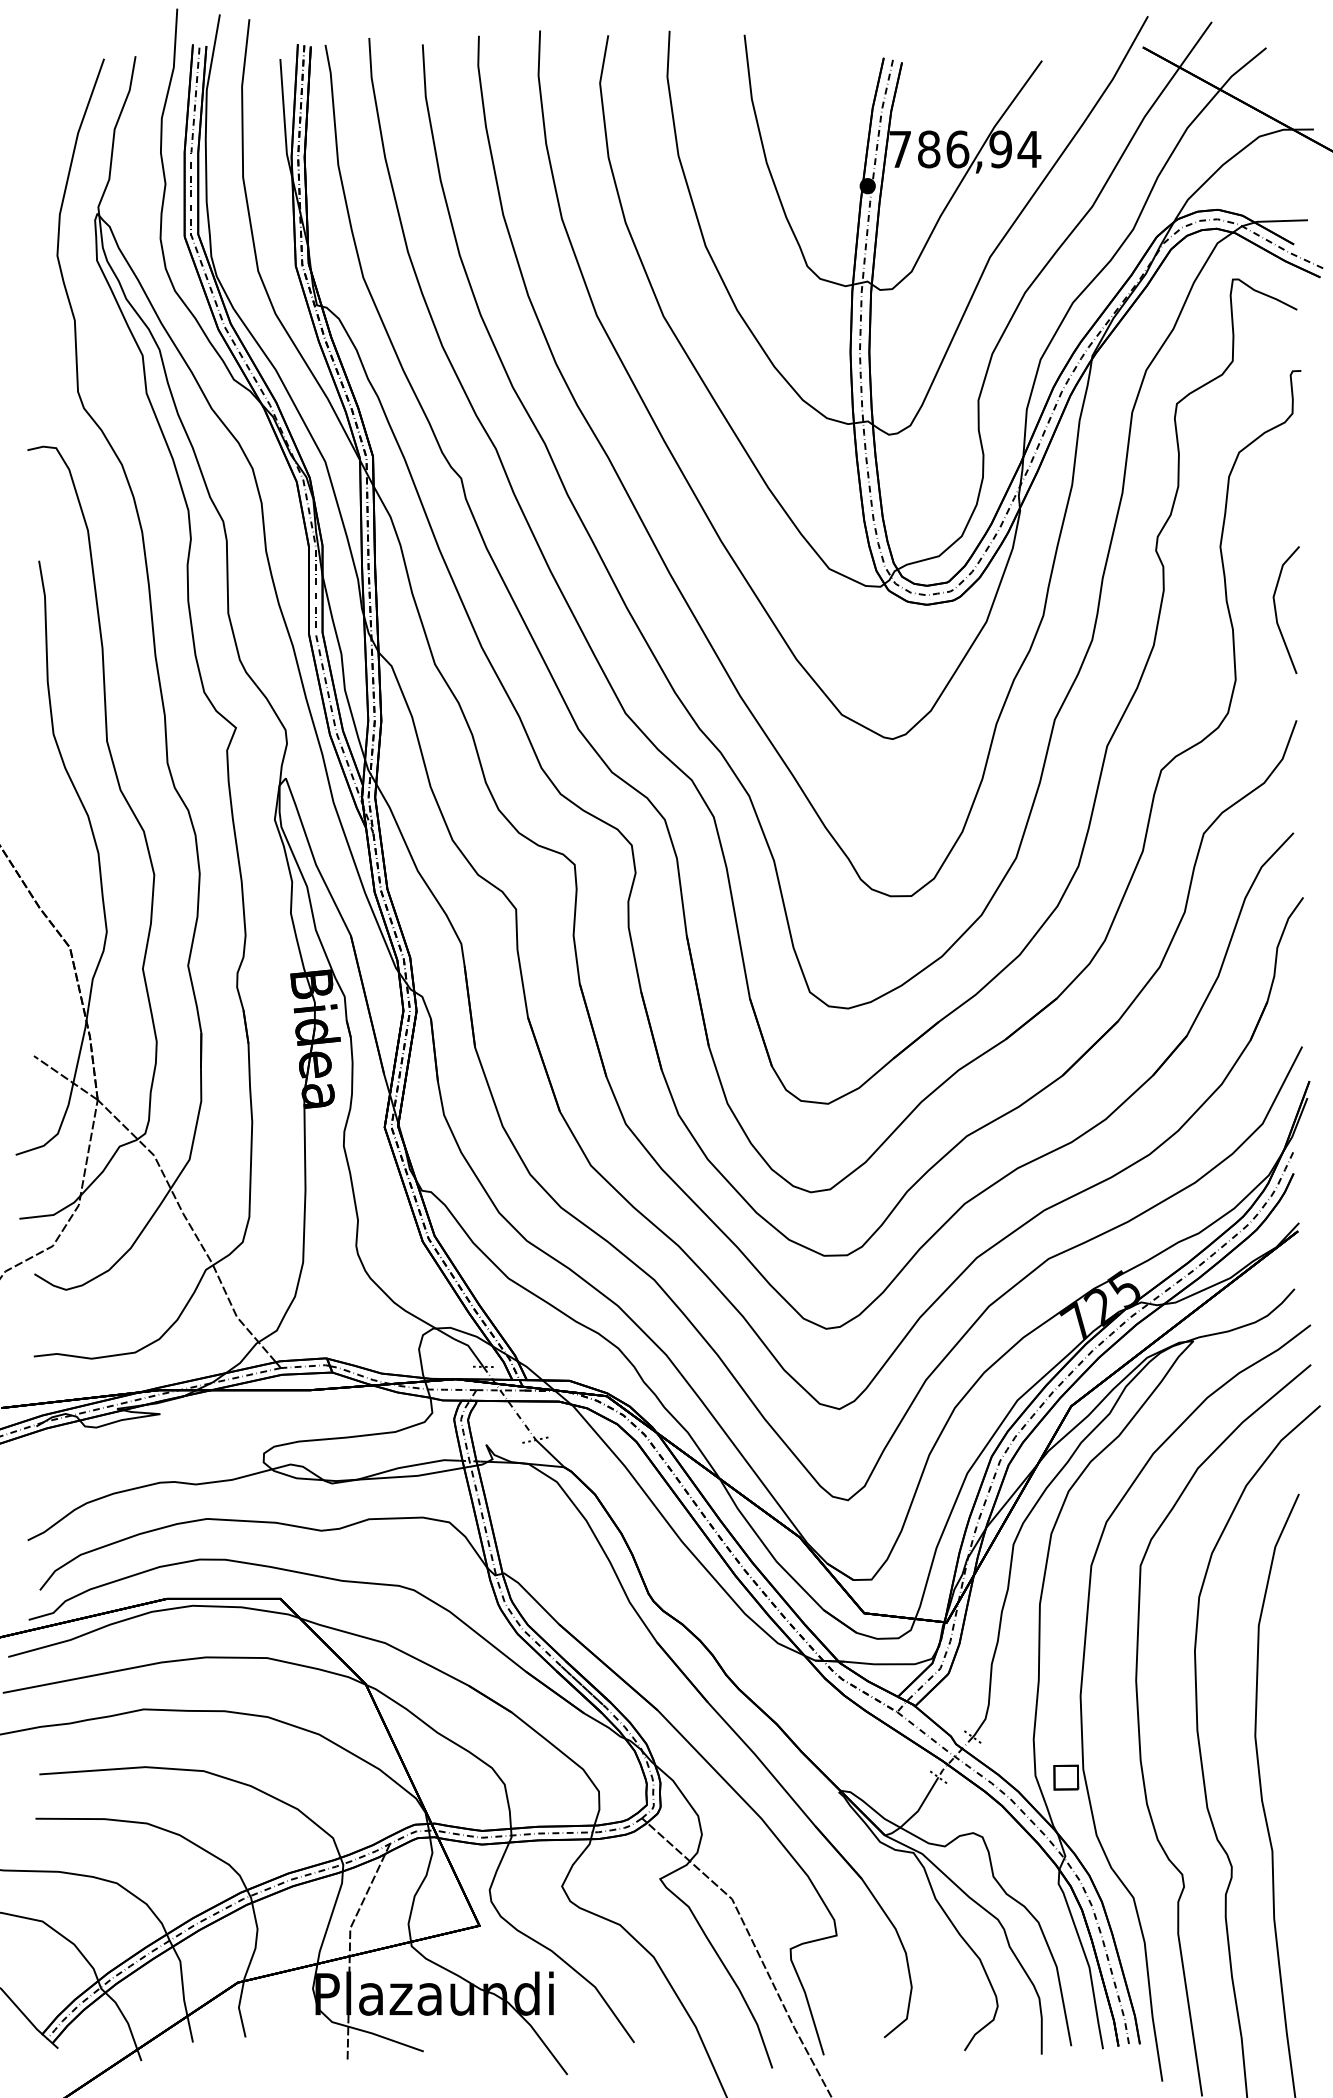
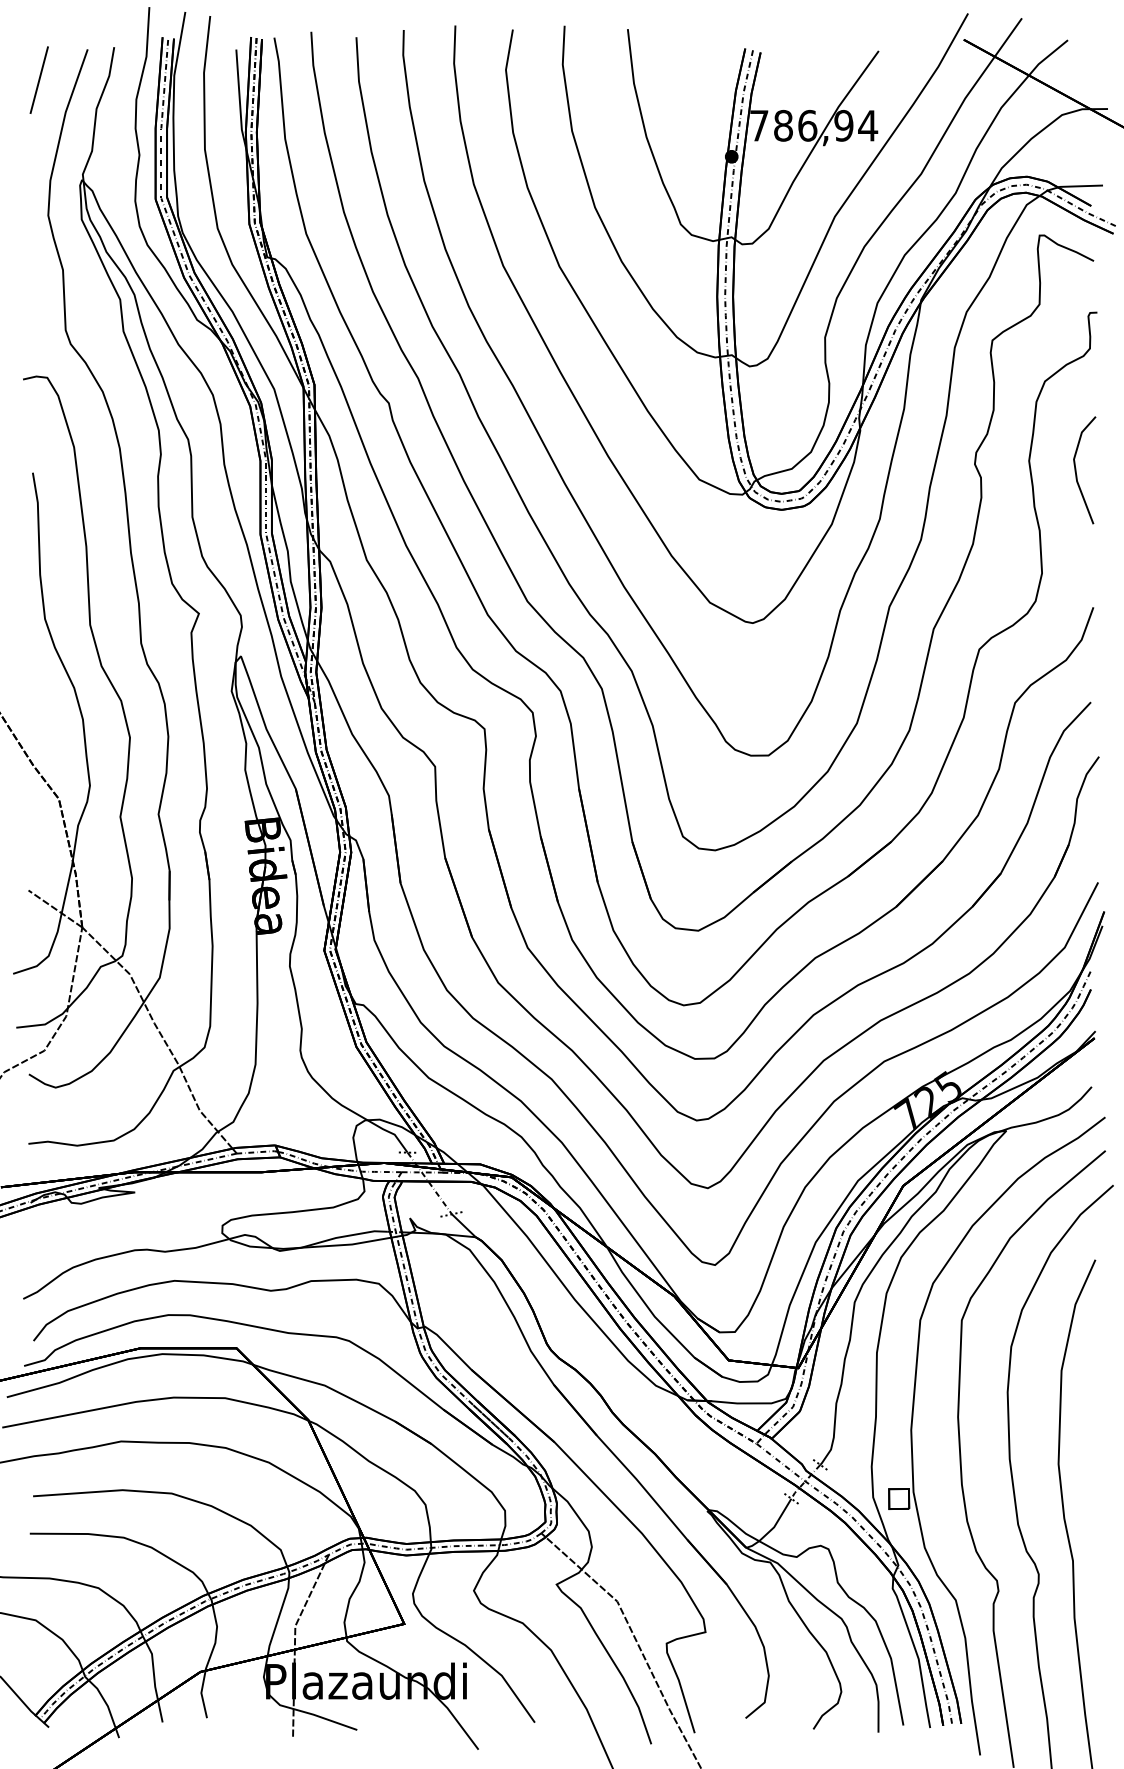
line: (45, 94) -> (38, 79), added
line: (1276, 610) -> (1076, 470), moved

